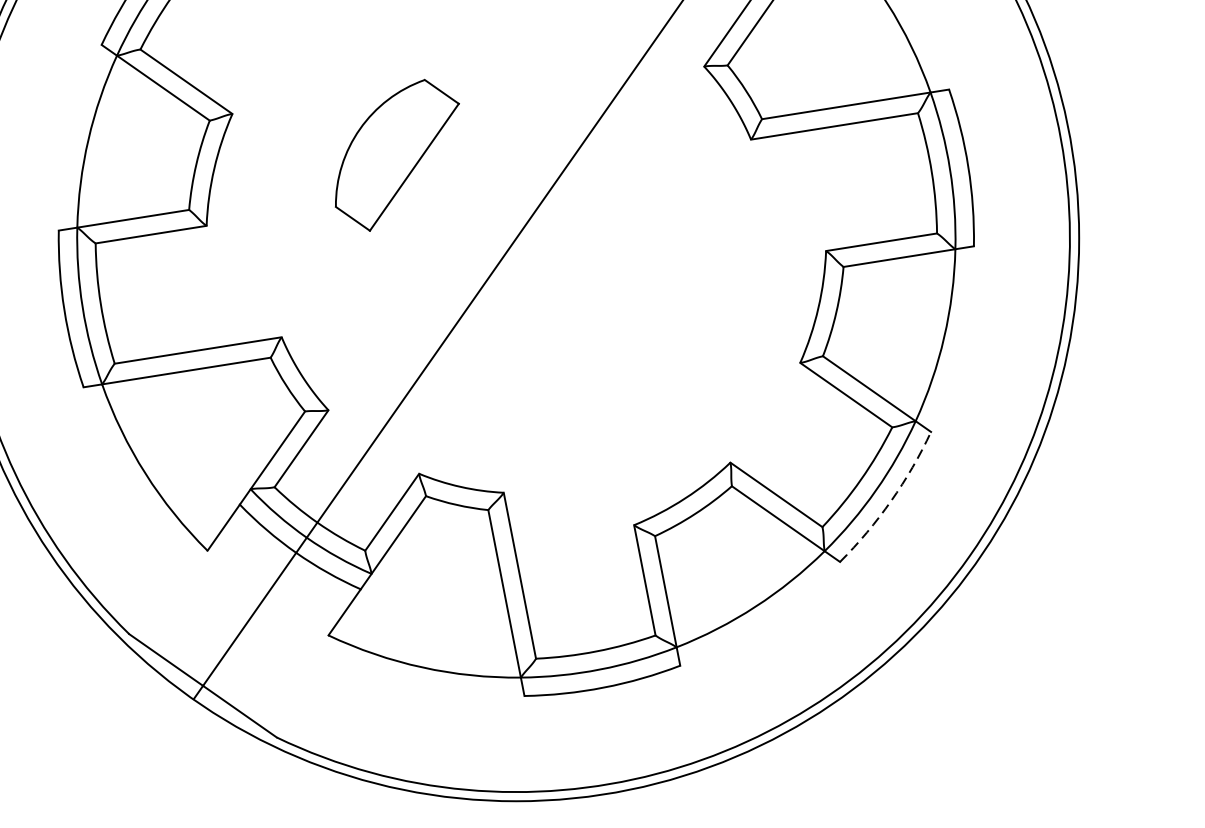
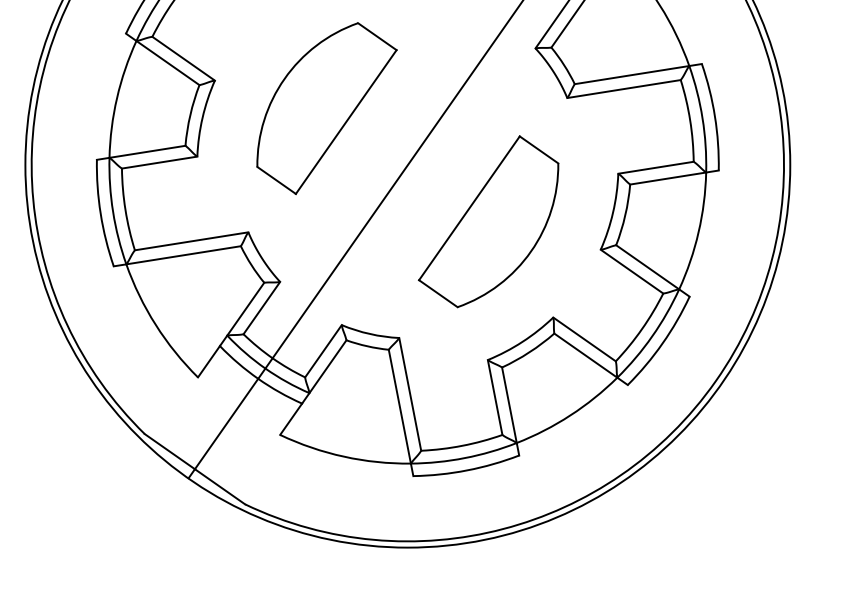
part: (396, 155) -> (326, 108), size x1.67
part: (635, 321) -> (488, 221), added
arc: (891, 500) -> (662, 343), dashed -> solid

